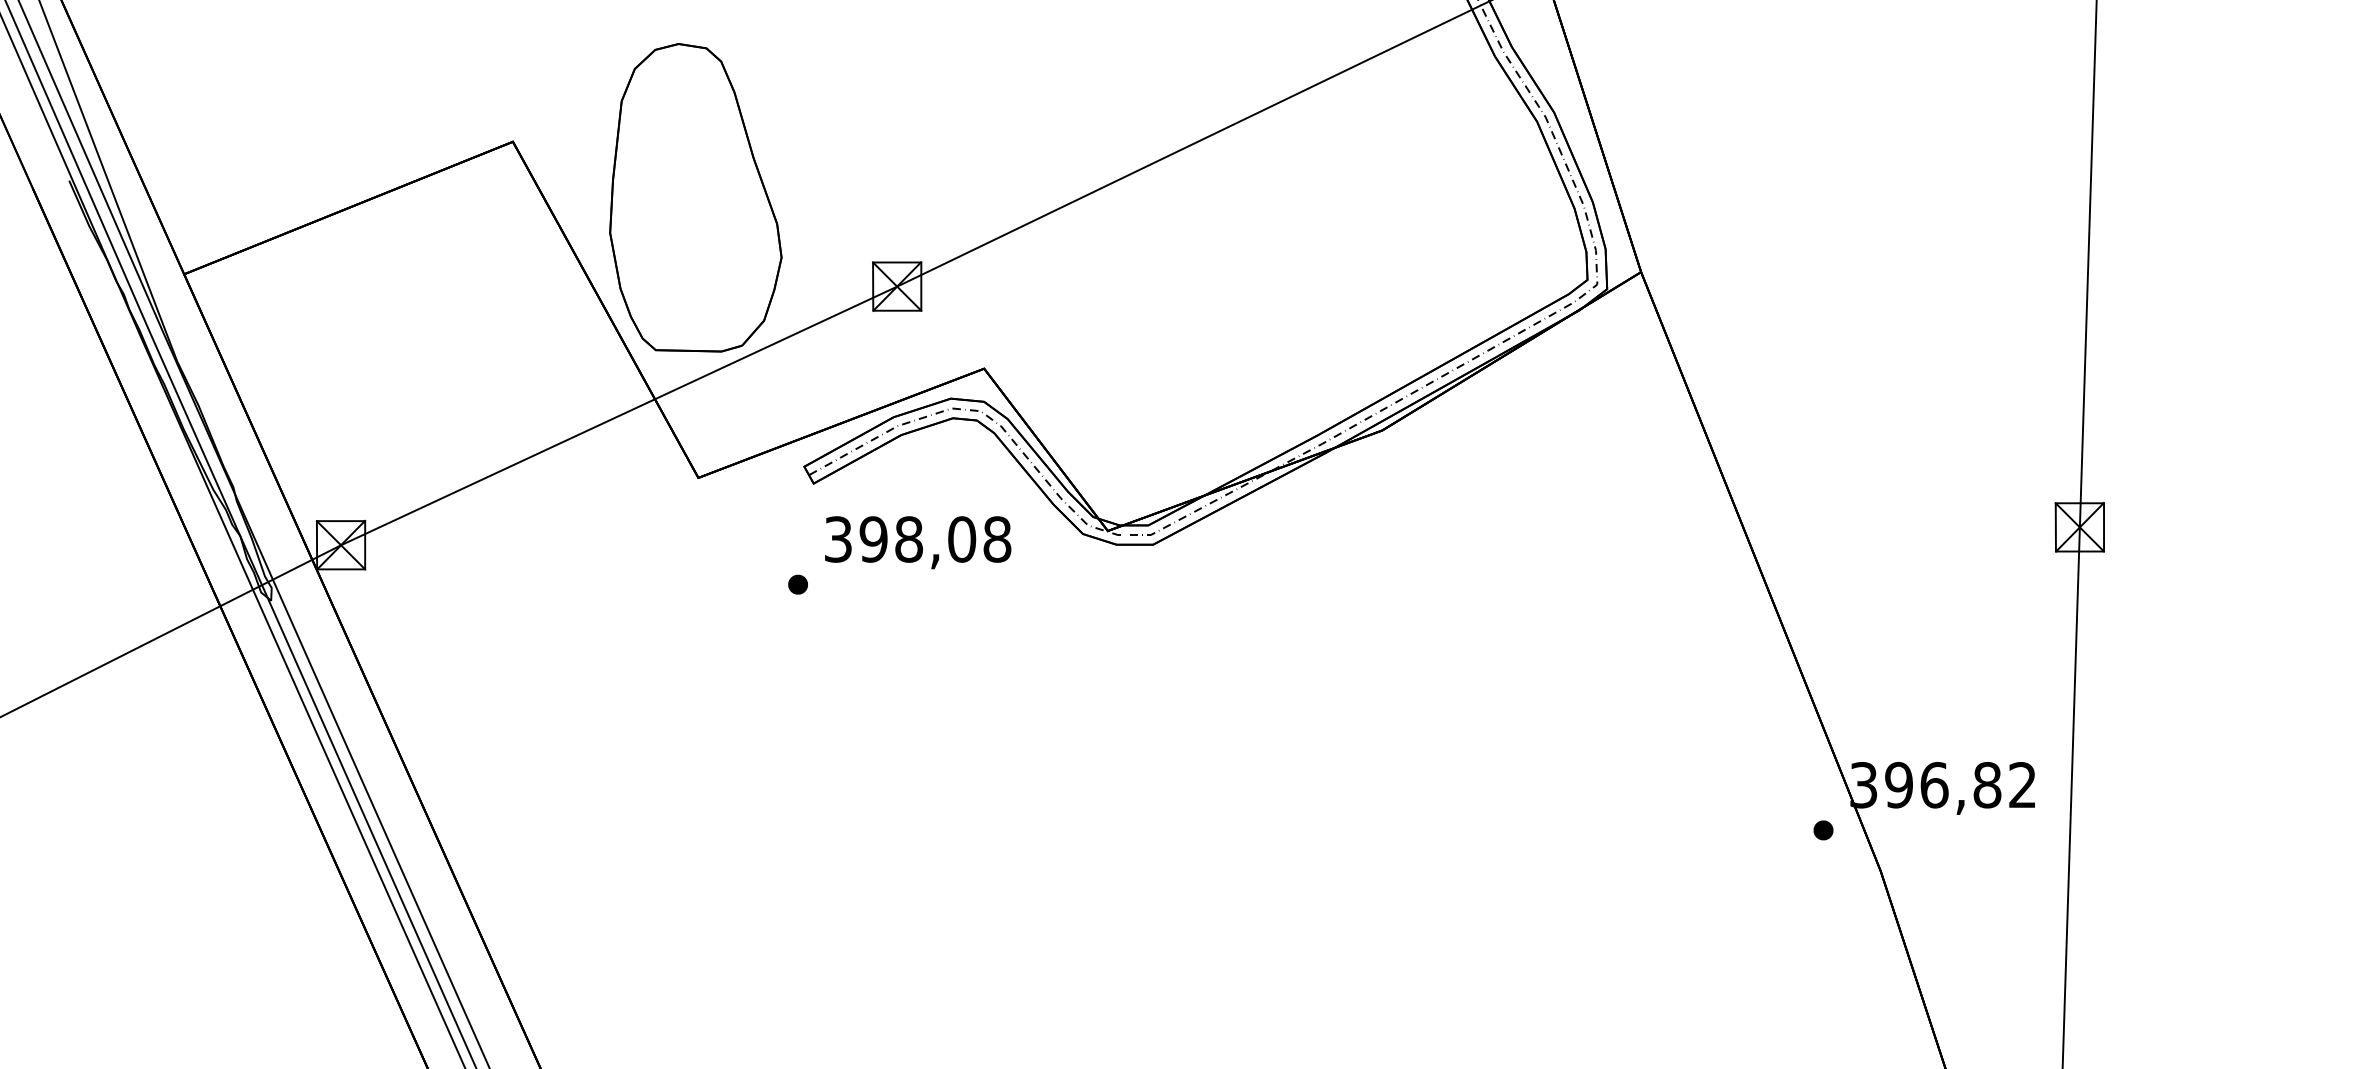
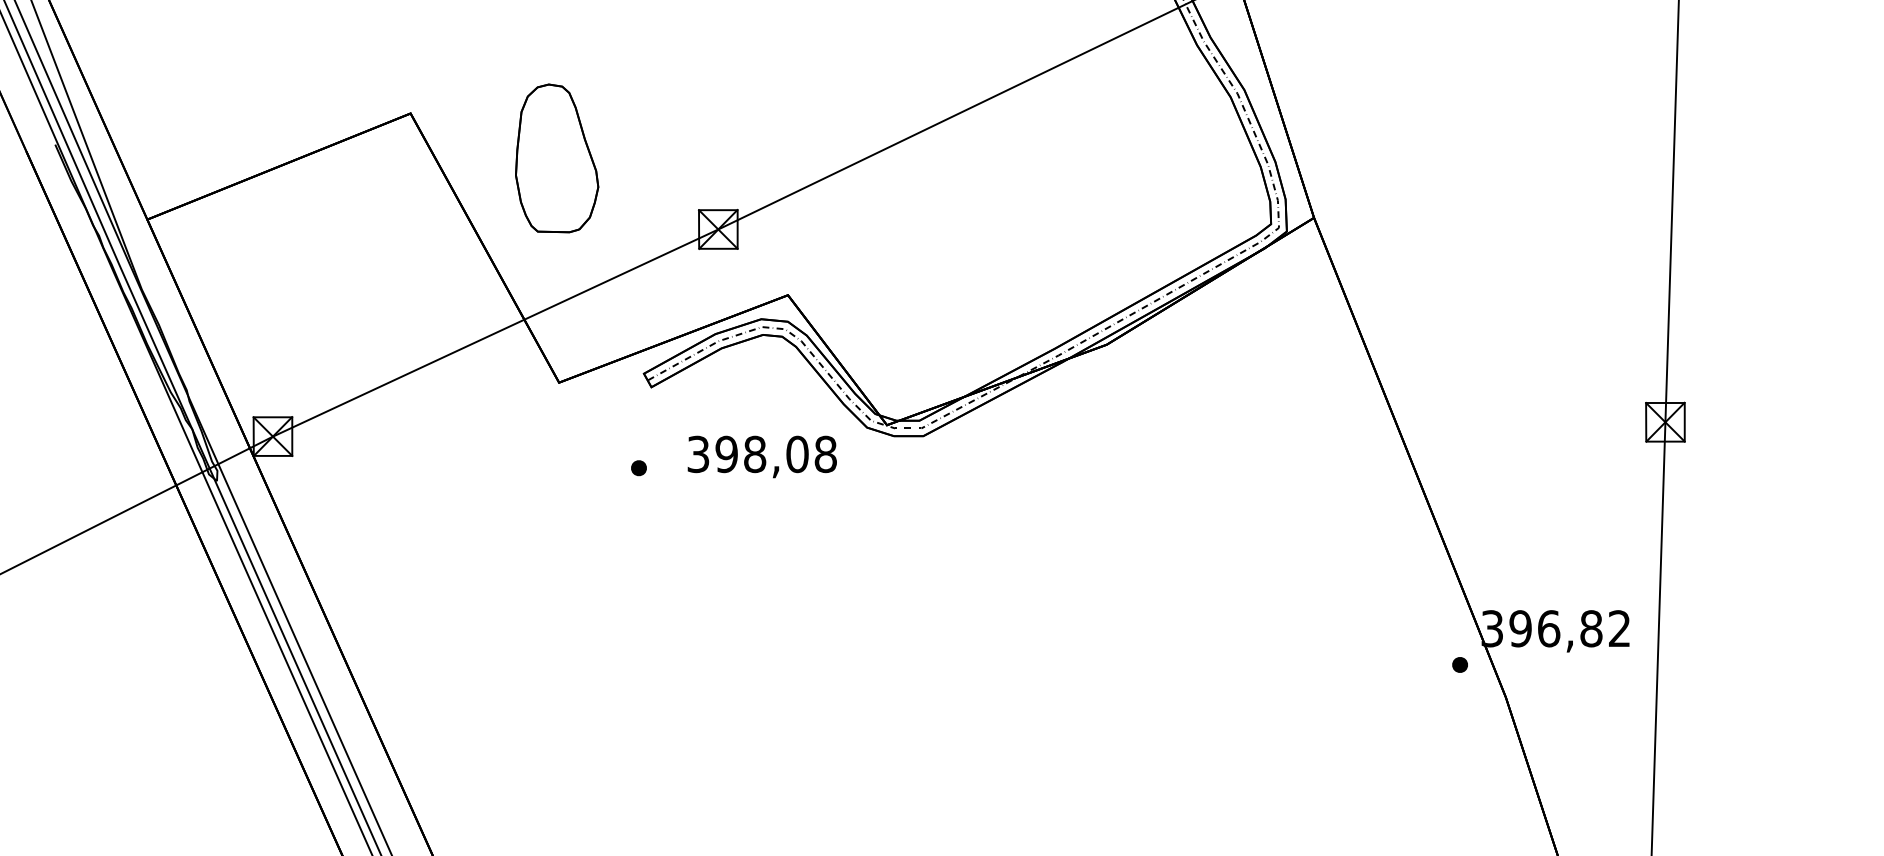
part: (695, 197) -> (556, 158), size x0.6
text: (918, 542) -> (762, 456), moved

